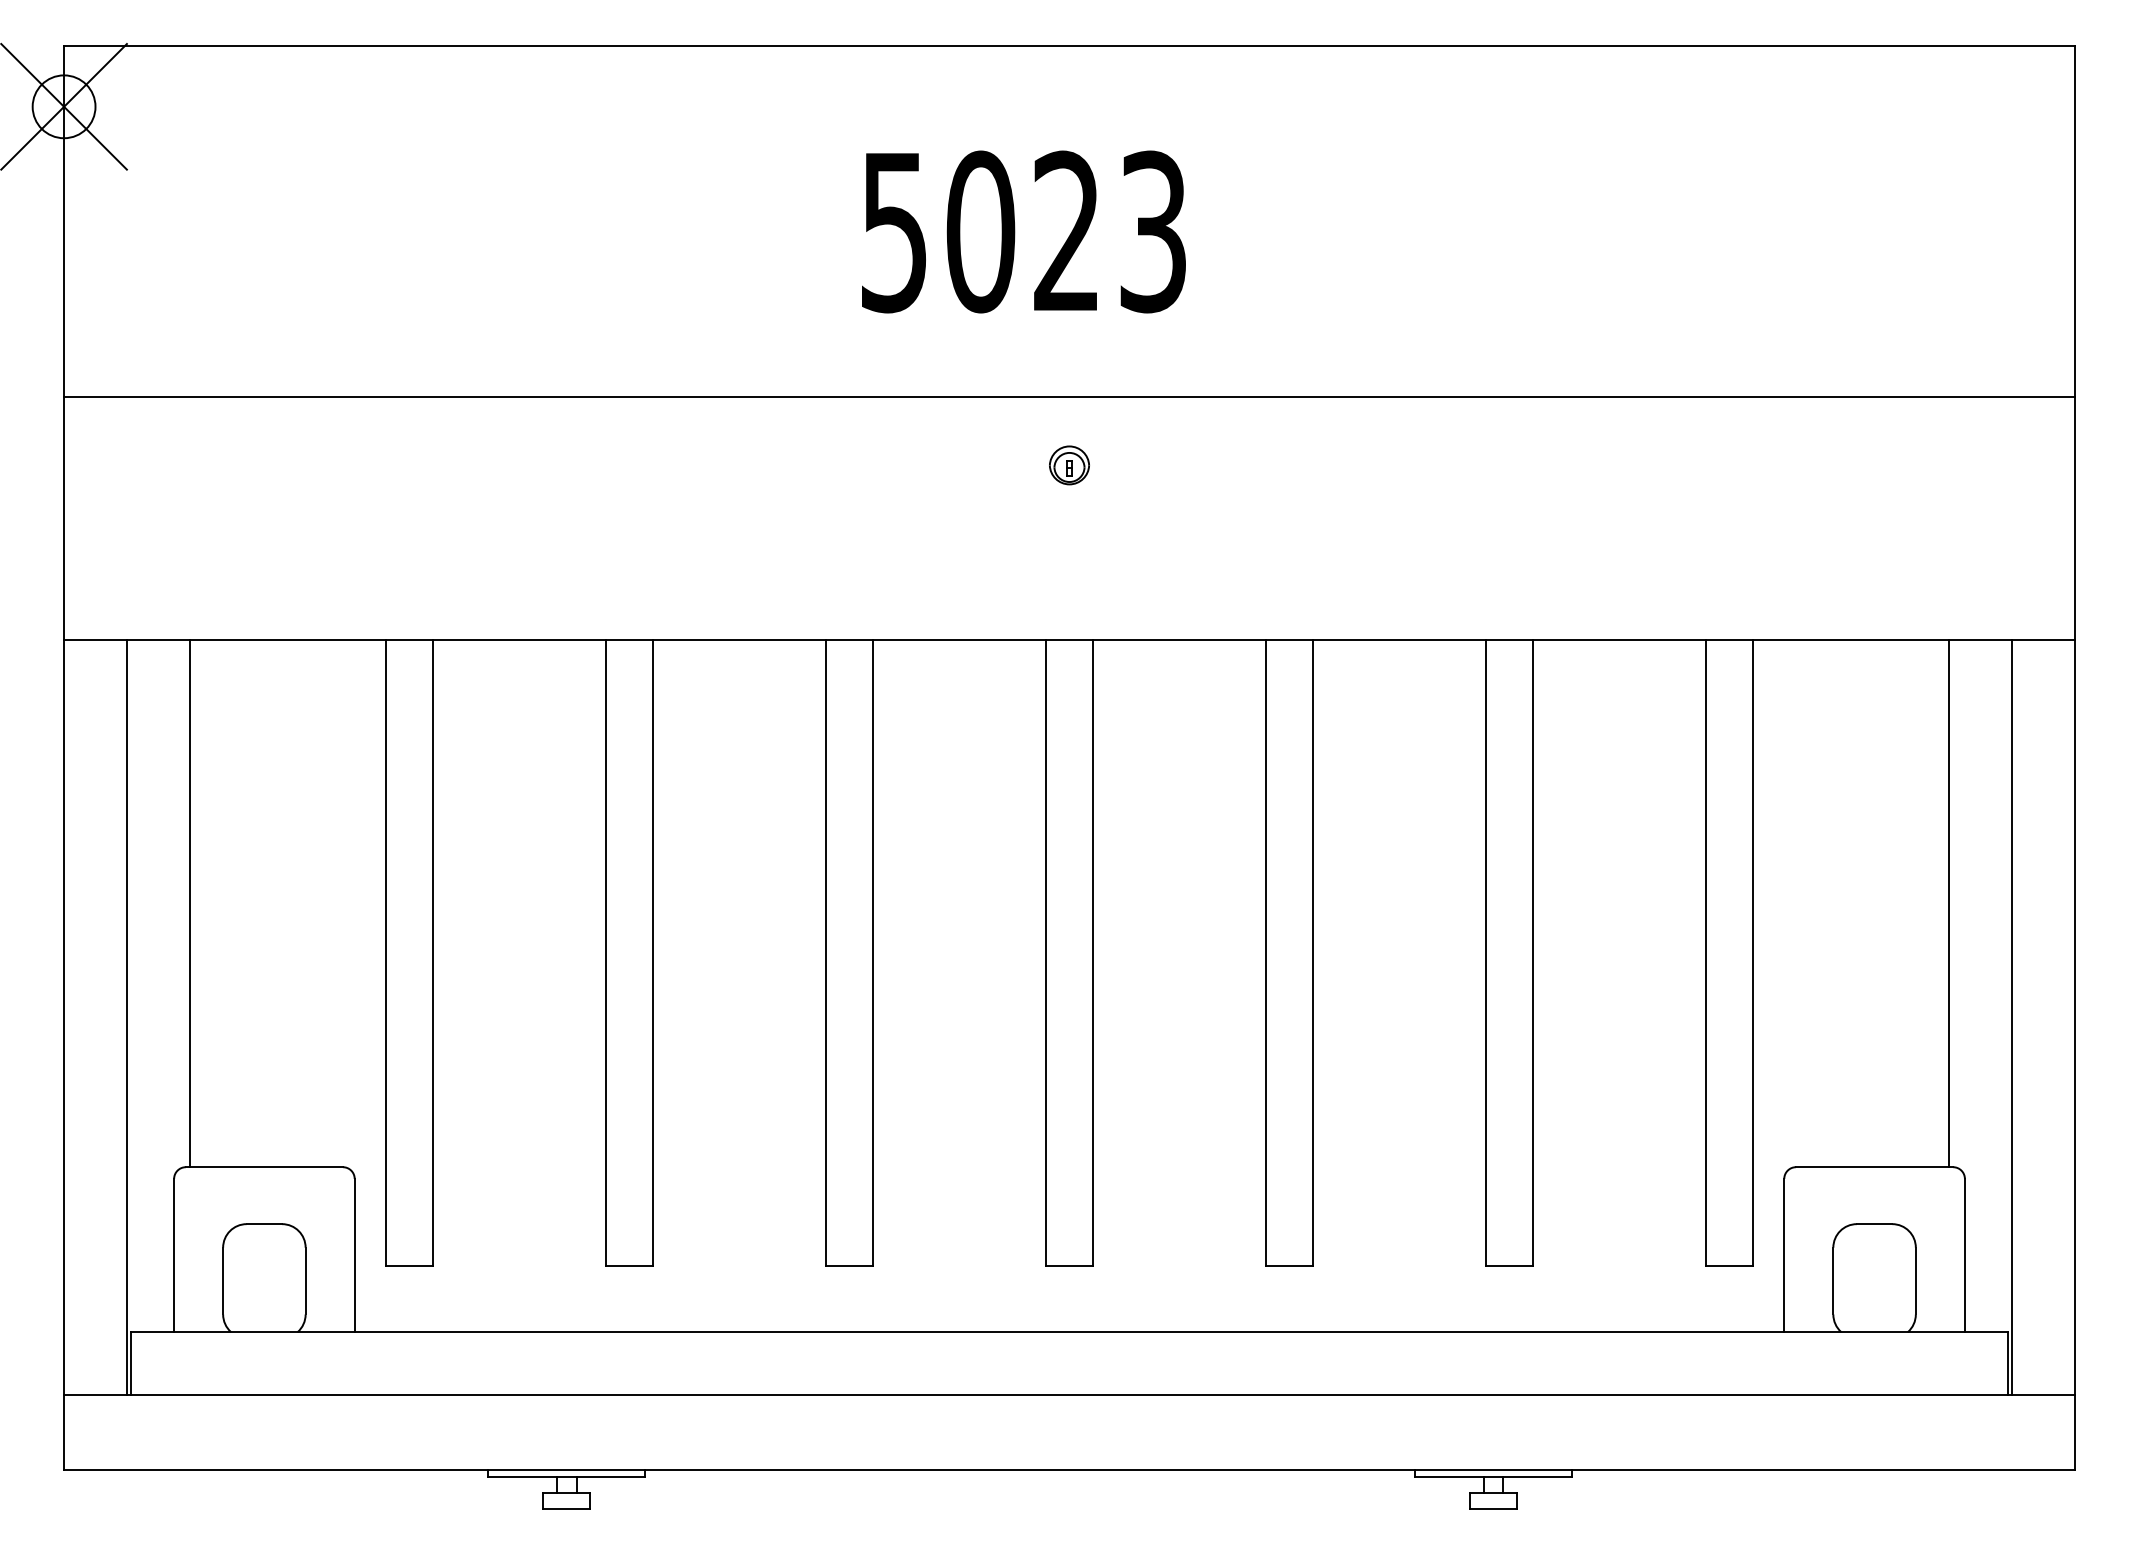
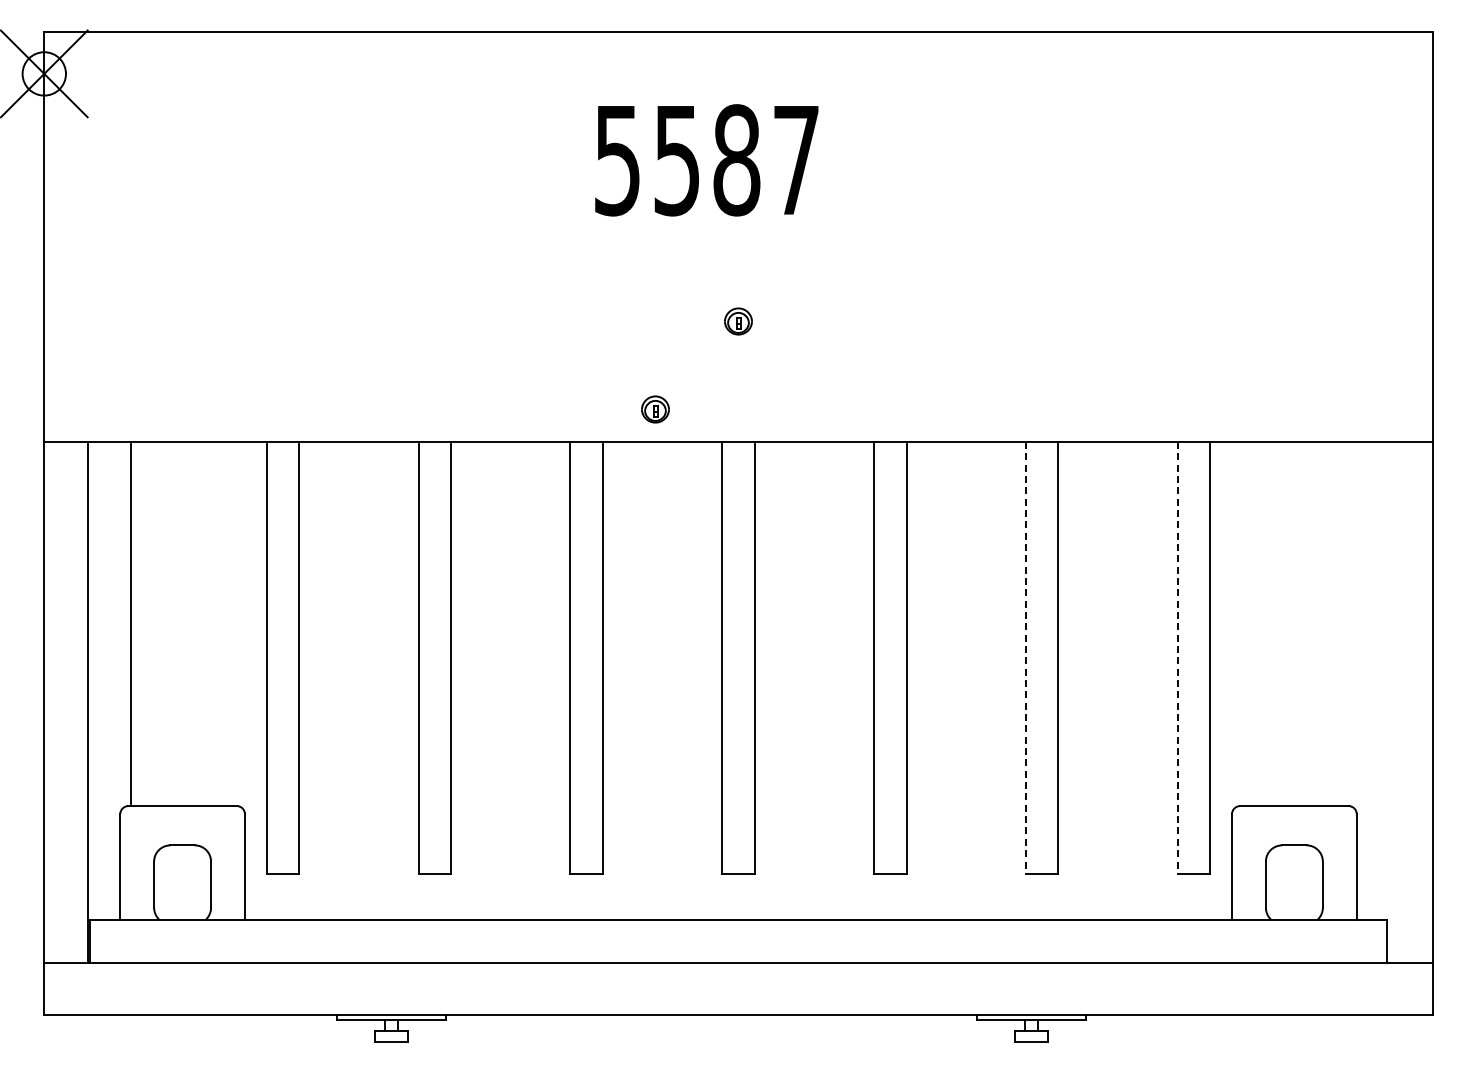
text: (1065, 232) -> (735, 160), 5023 -> 5587
line: (1069, 397) -> (738, 274), removed
part: (949, 592) -> (655, 409), added
line: (1948, 902) -> (1345, 623), removed
line: (1485, 953) -> (1025, 658), solid -> dashed
line: (1705, 953) -> (1177, 658), solid -> dashed
line: (2012, 1017) -> (1389, 702), removed

